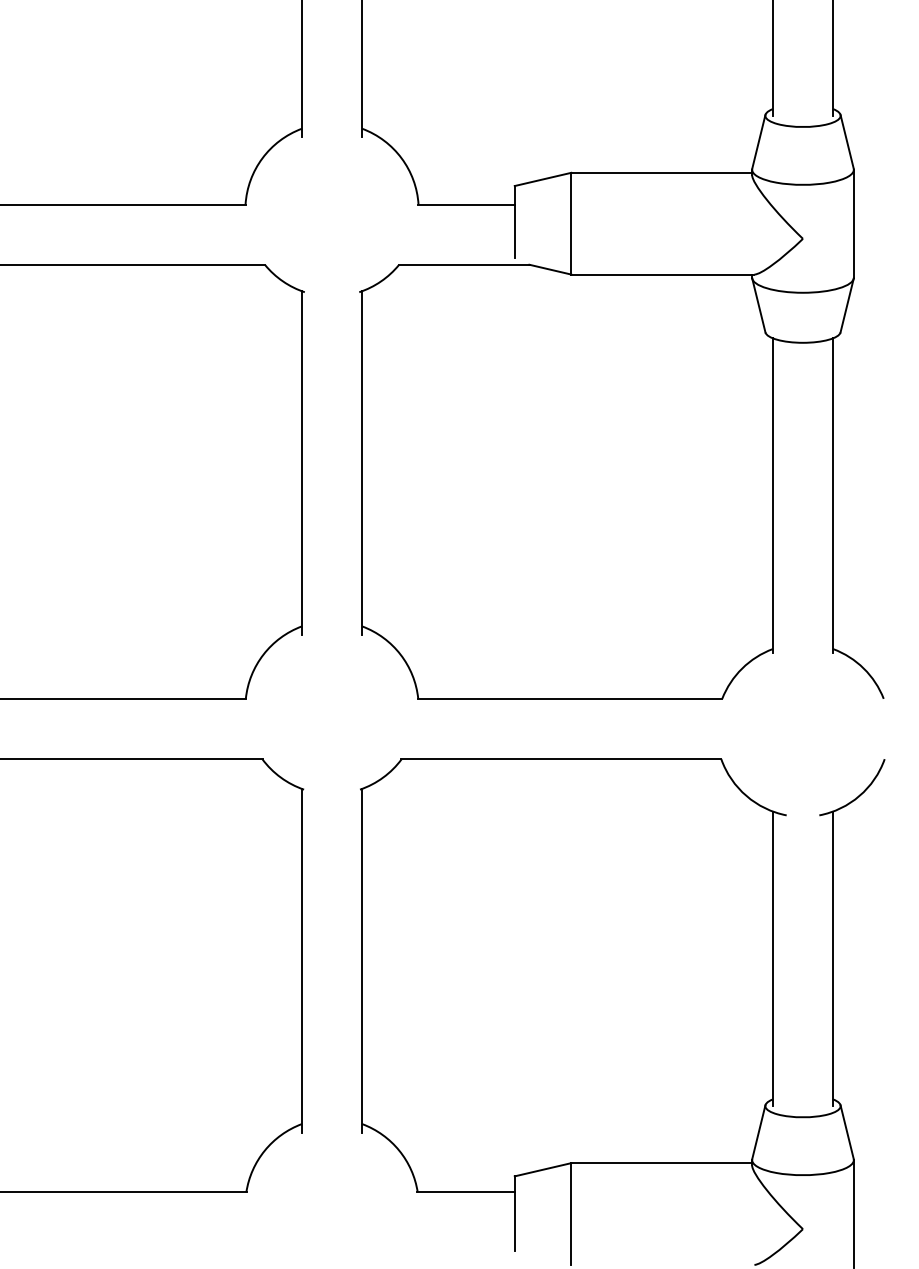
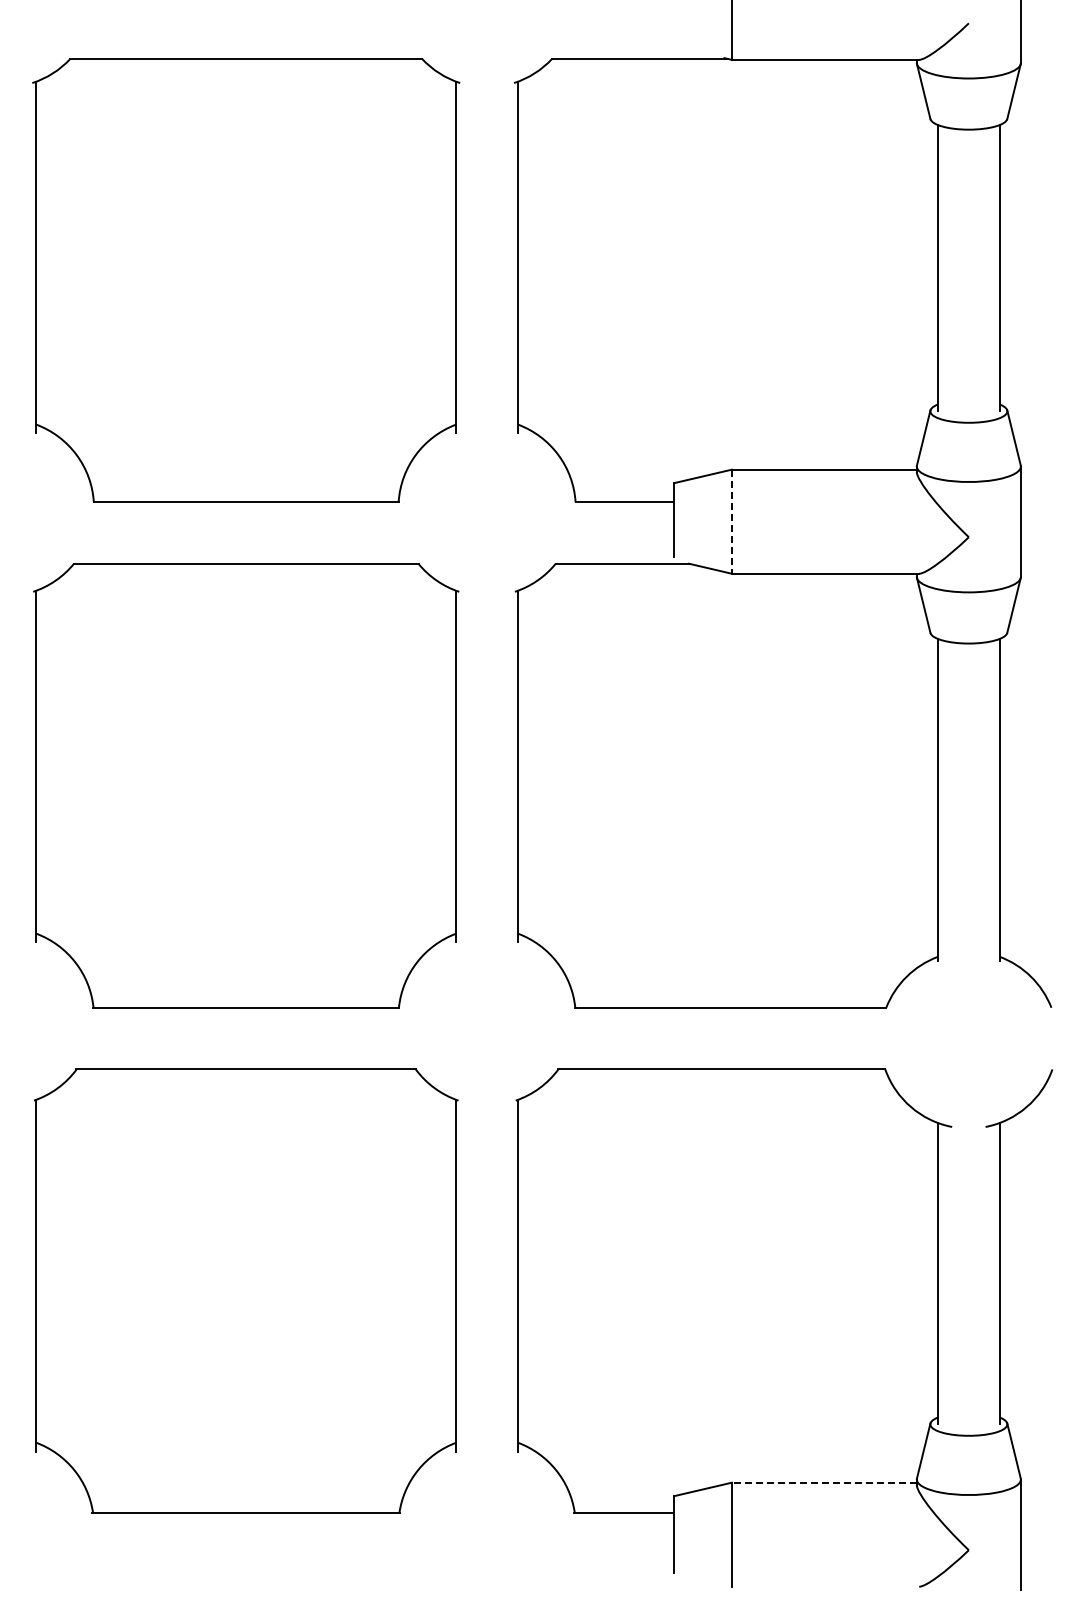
line: (570, 224) -> (731, 522), solid -> dashed
line: (660, 1162) -> (823, 1482), solid -> dashed

